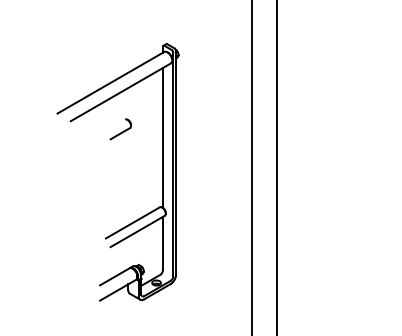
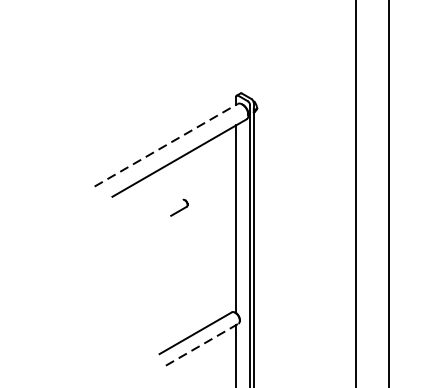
line: (110, 82) -> (165, 144), solid -> dashed
part: (120, 129) -> (179, 207), size x0.6
line: (138, 231) -> (203, 344), solid -> dashed

